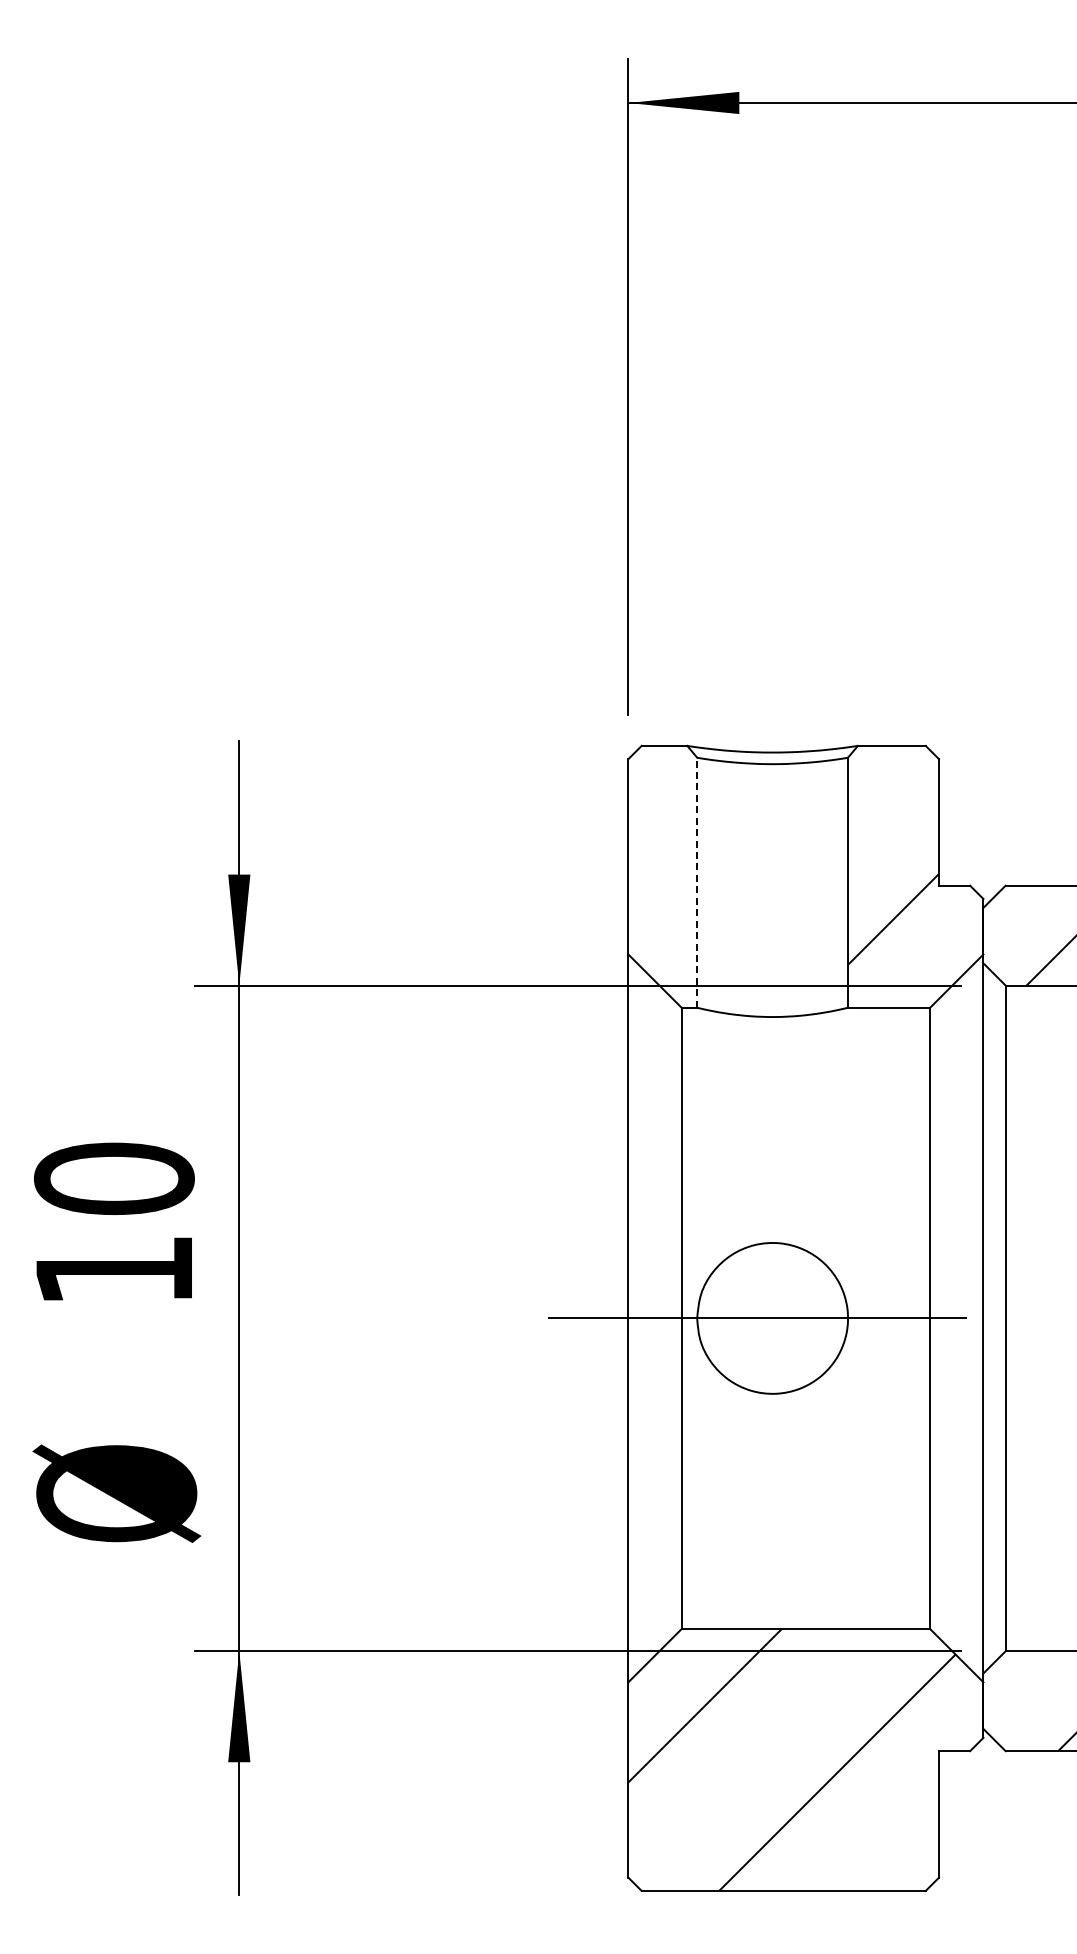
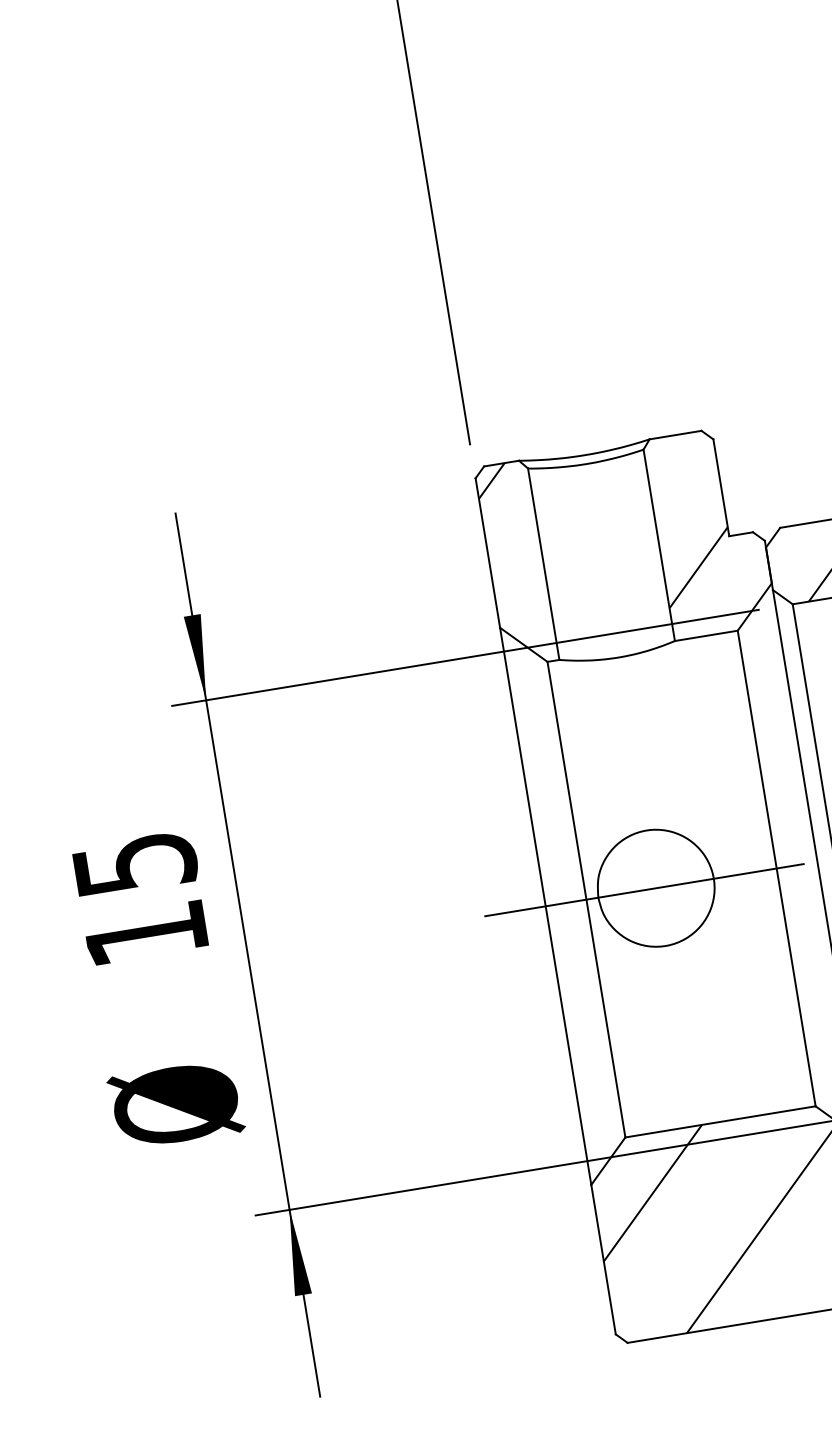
hatch: (648, 765) -> (491, 480), added
line: (697, 882) -> (543, 564), dashed -> solid
text: (113, 1178) -> (134, 863), 10 -> 15

